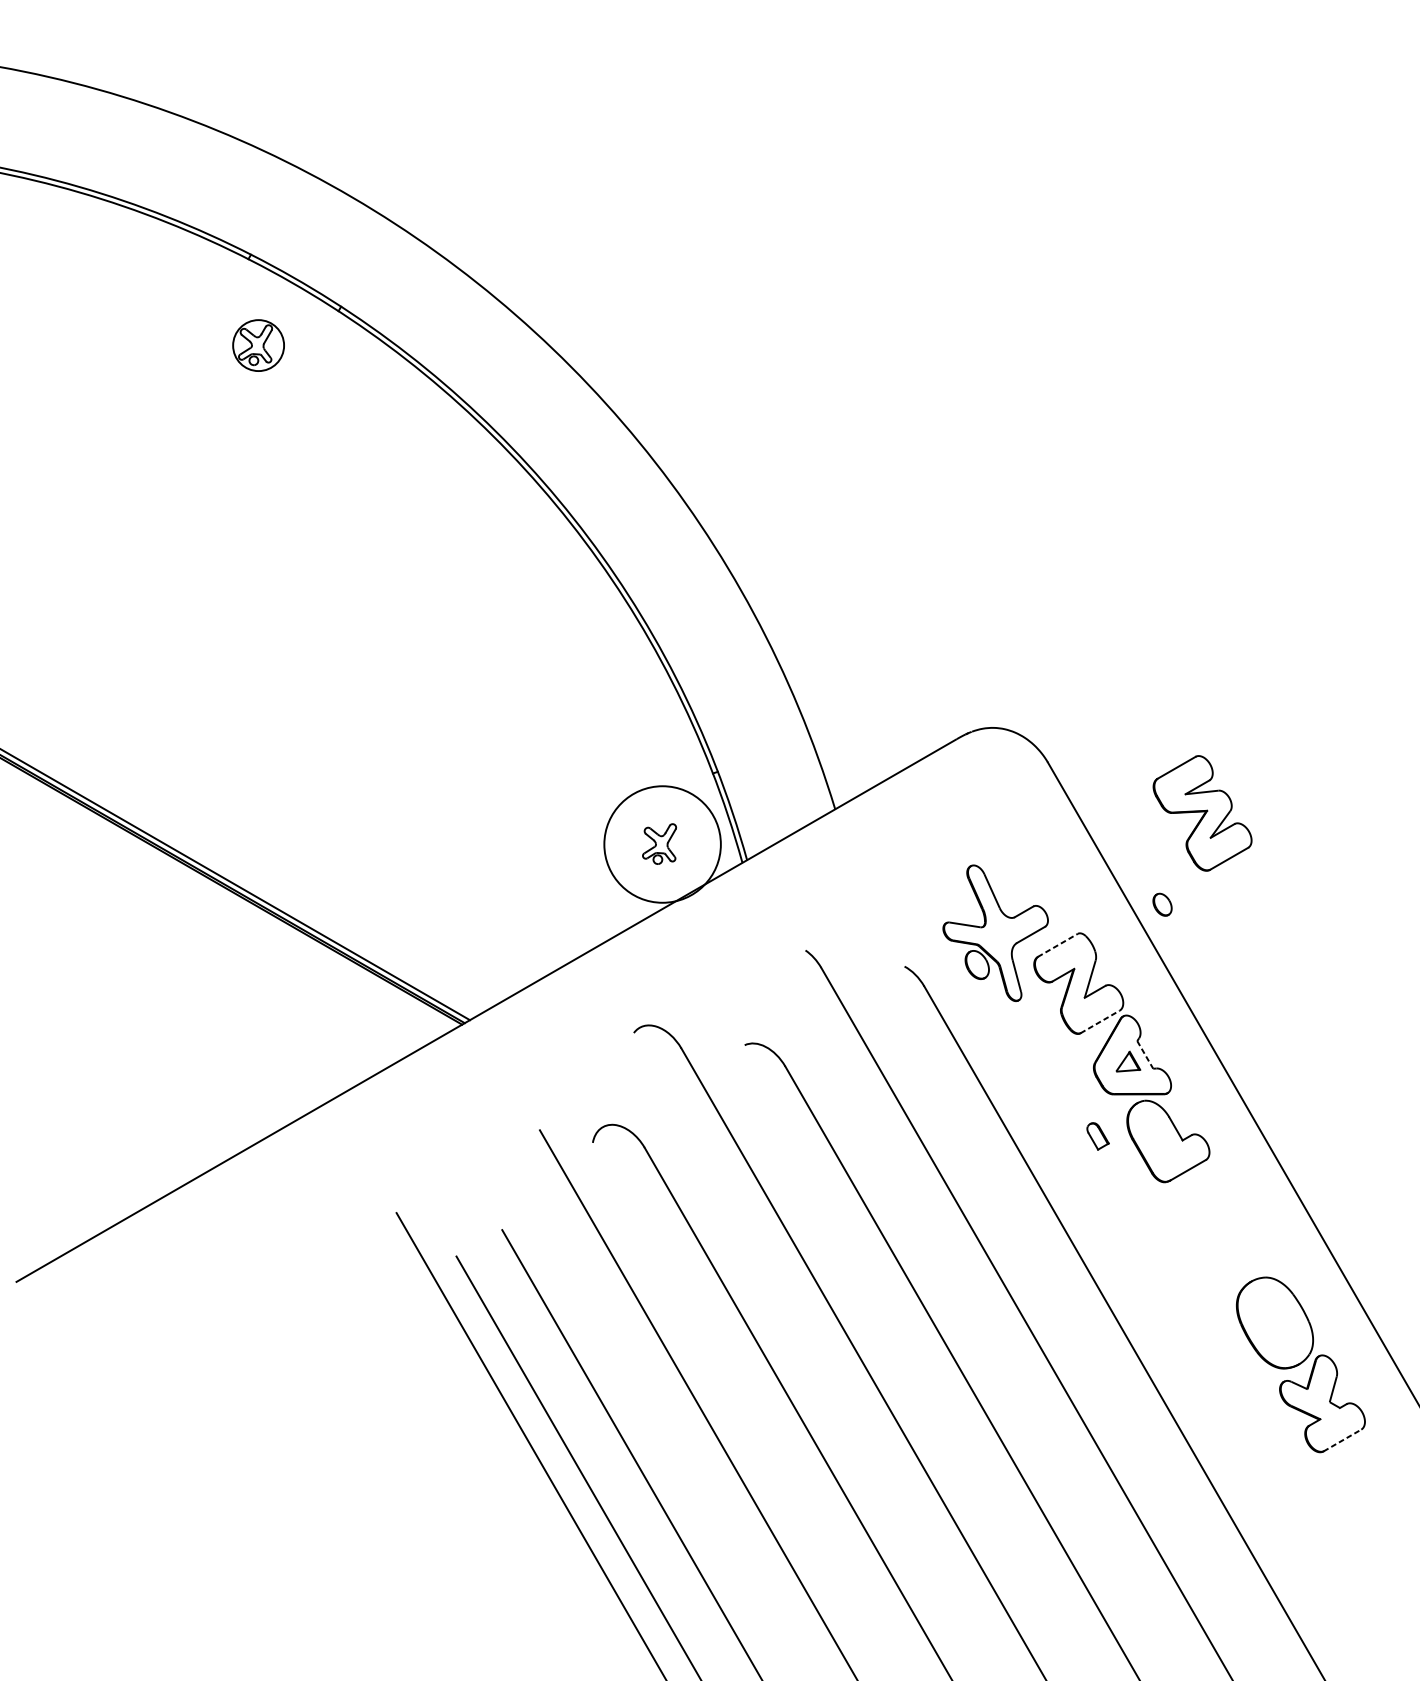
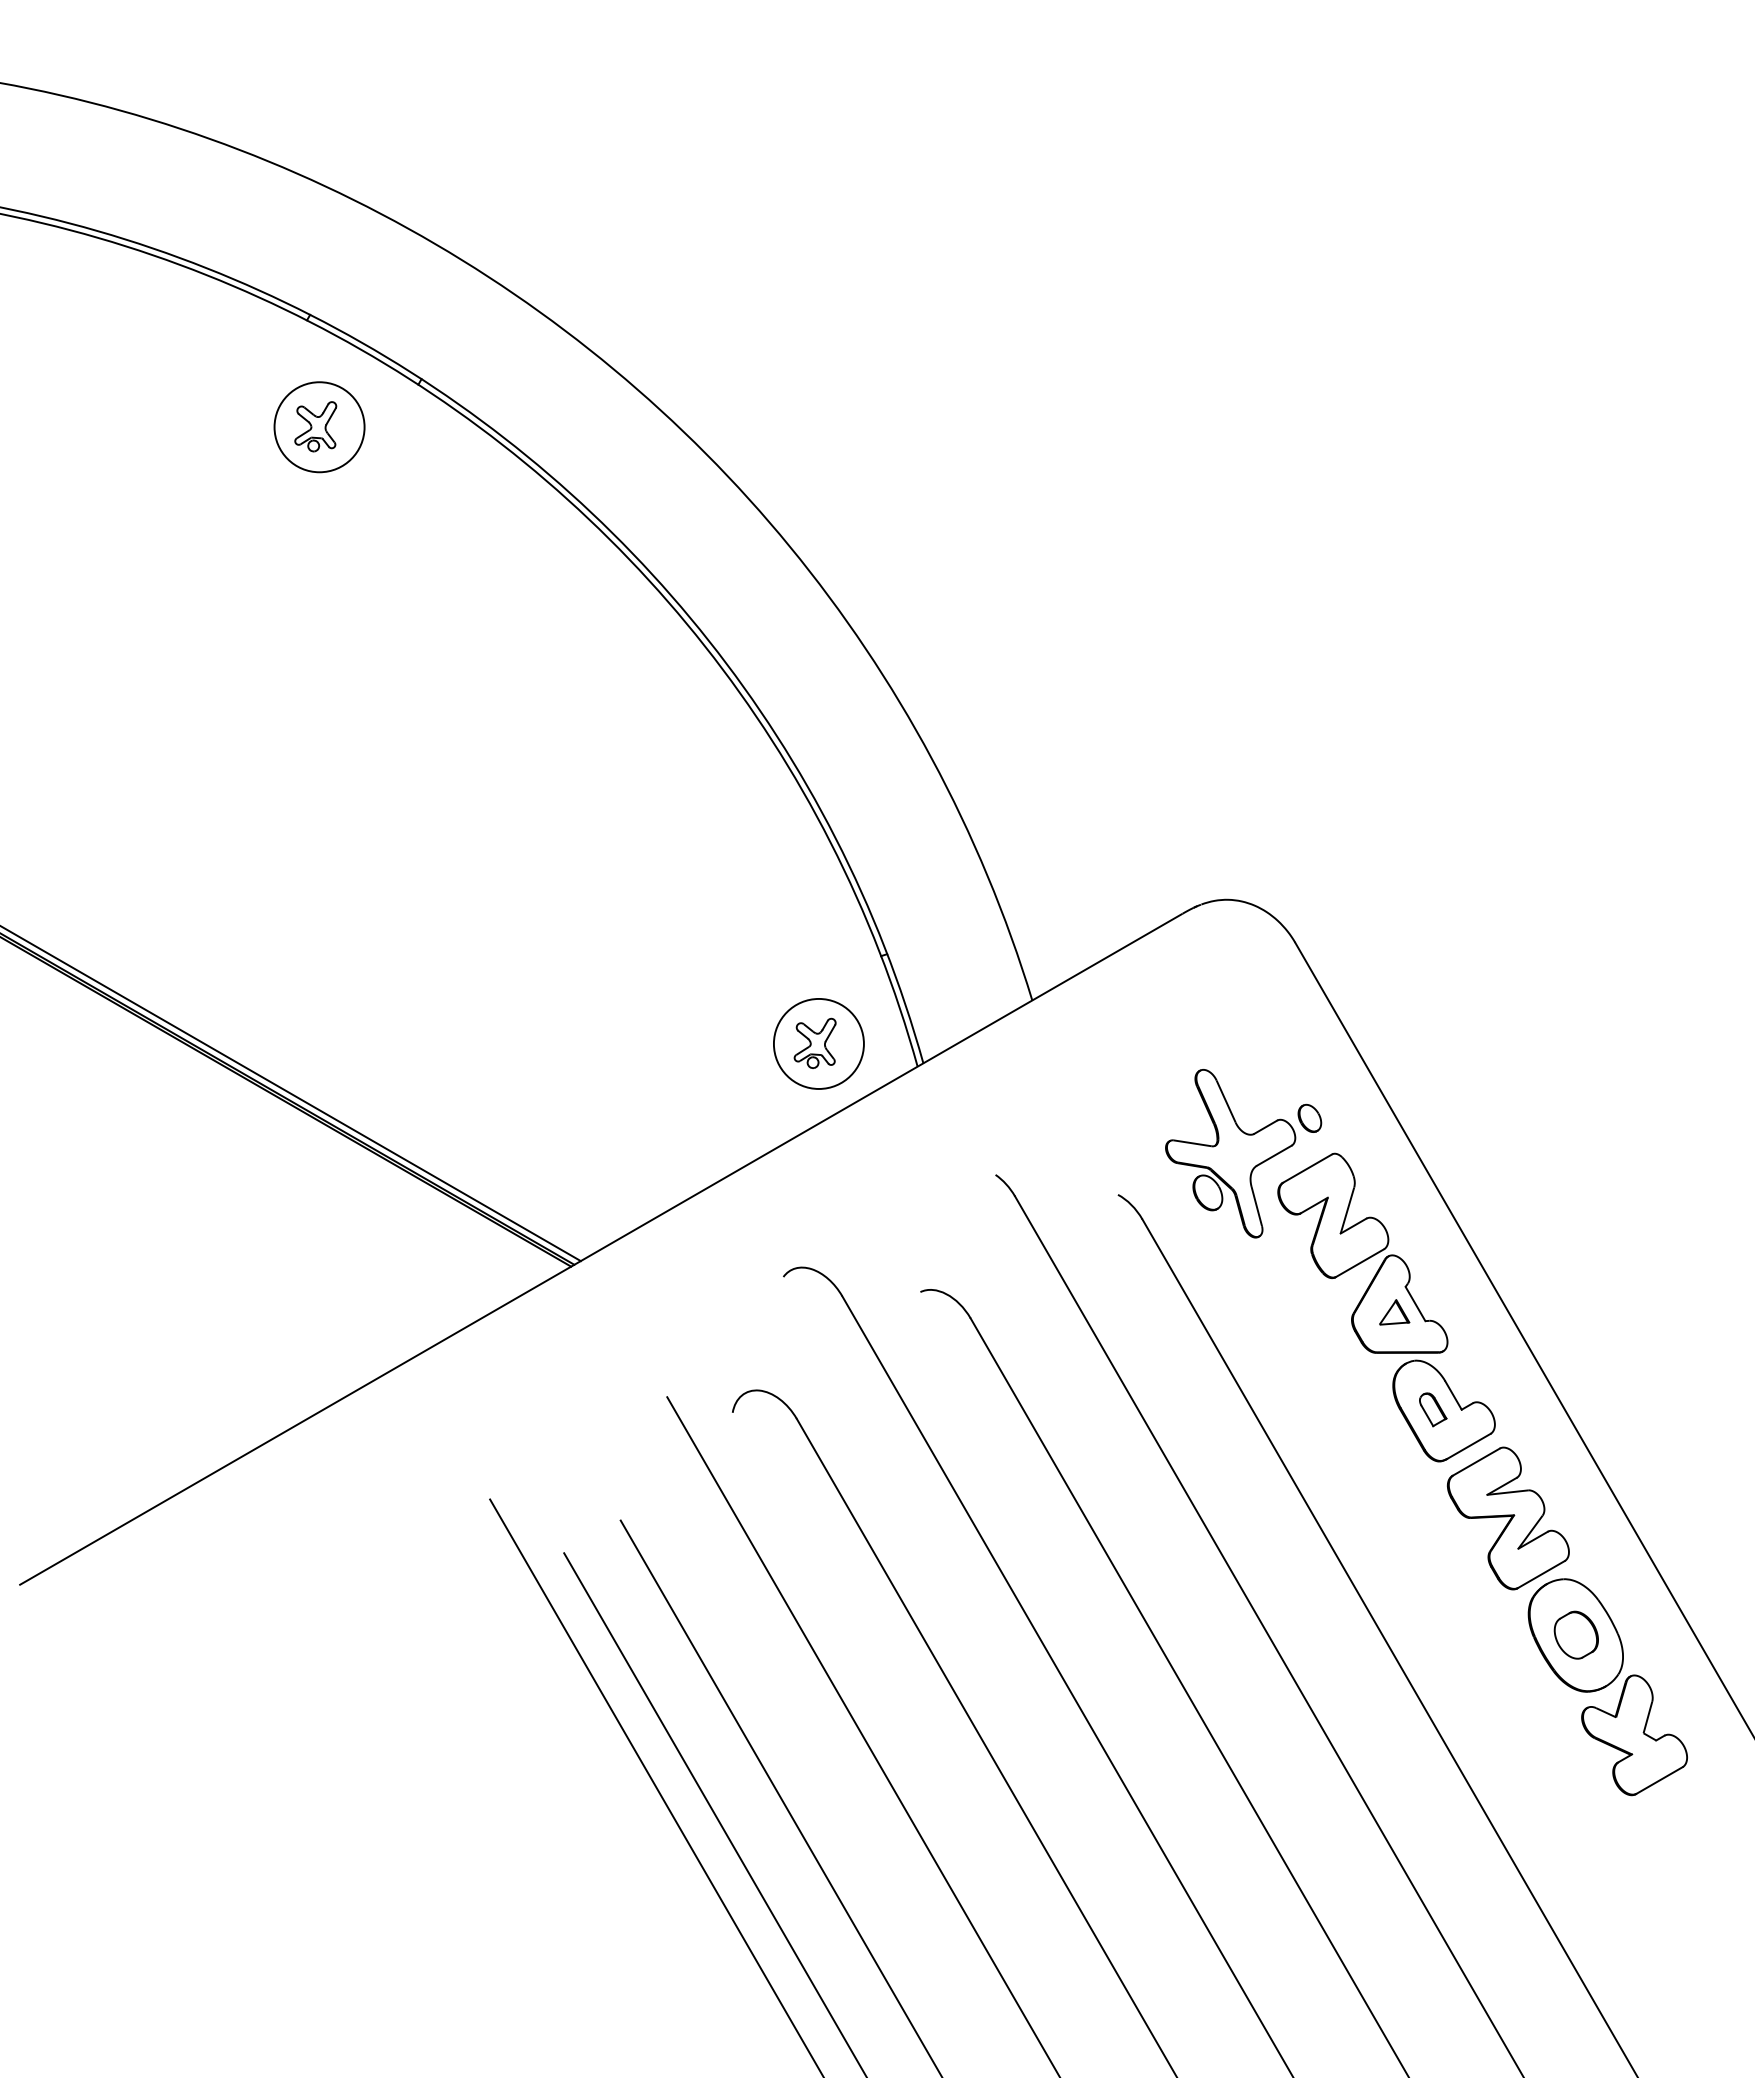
circle: (258, 345) -> (319, 427), size x1.43
part: (1202, 813) -> (1508, 1518), moved
circle: (662, 844) -> (818, 1043), size x0.62
part: (1162, 904) -> (1309, 1117), moved
line: (1057, 945) -> (1307, 1168), dashed -> solid
line: (1099, 1022) -> (1359, 1263), dashed -> solid
line: (1145, 1055) -> (1415, 1304), dashed -> solid
part: (1098, 1136) -> (1433, 1409), moved
part: (1274, 1322) -> (1575, 1634), added
line: (1342, 1440) -> (1659, 1780), dashed -> solid

